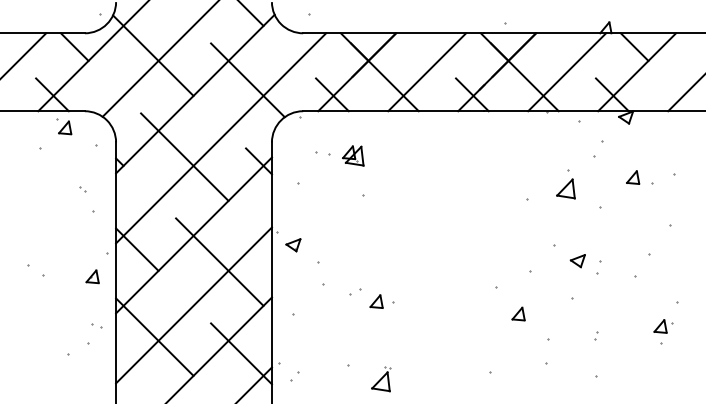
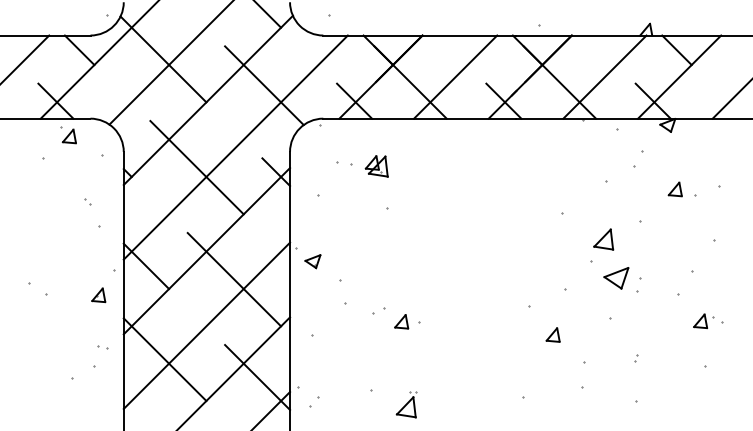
part: (565, 188) -> (603, 239), moved
part: (577, 261) -> (616, 278), size x1.6
part: (663, 326) -> (703, 321), moved

